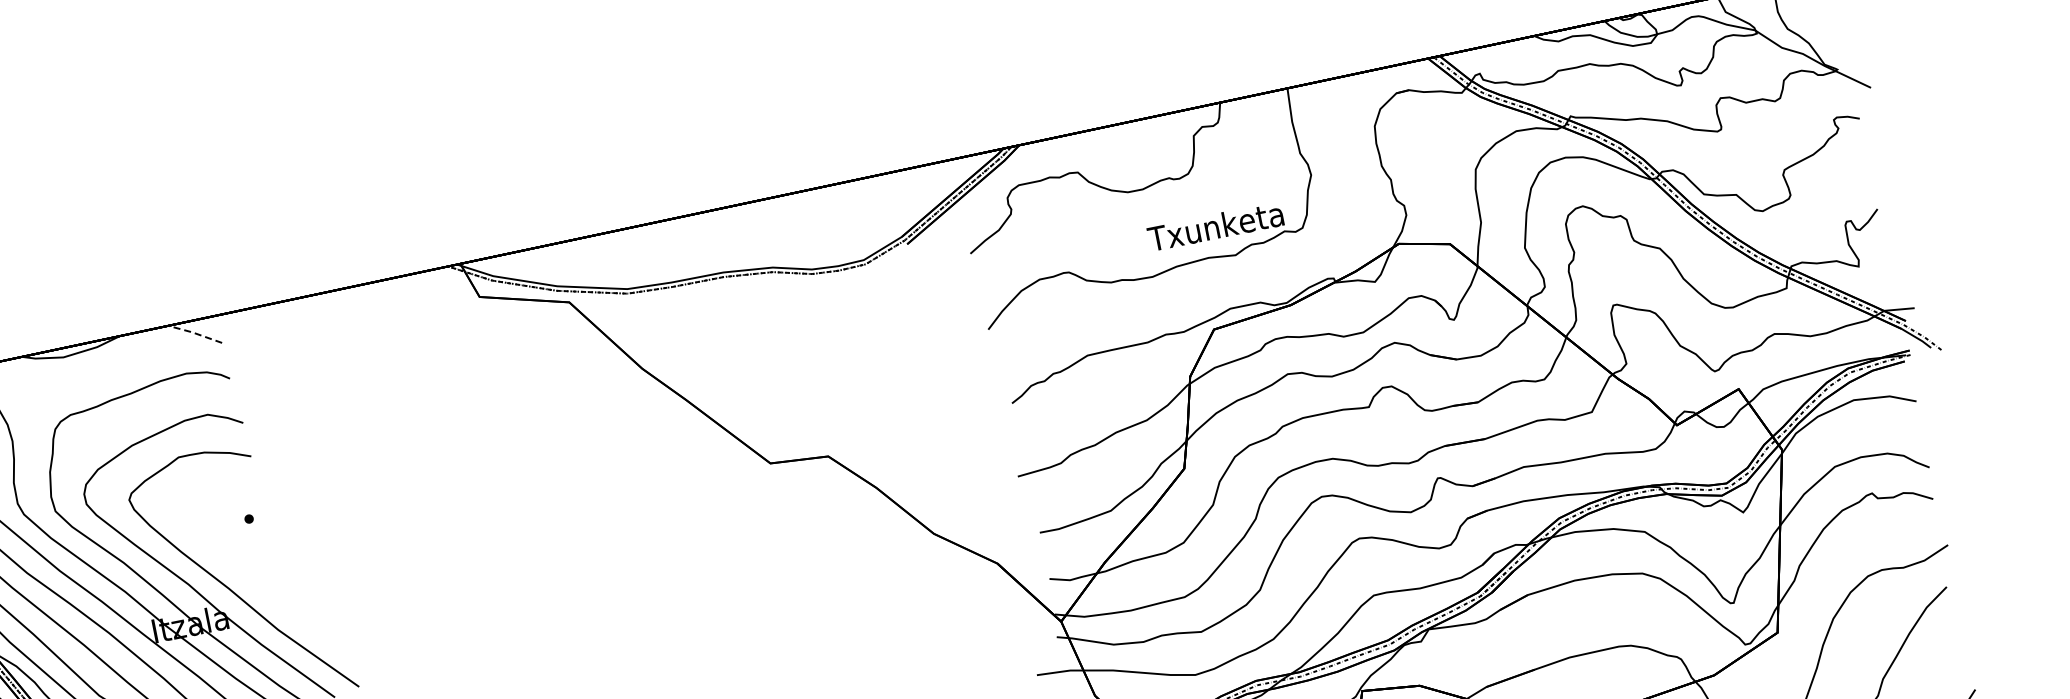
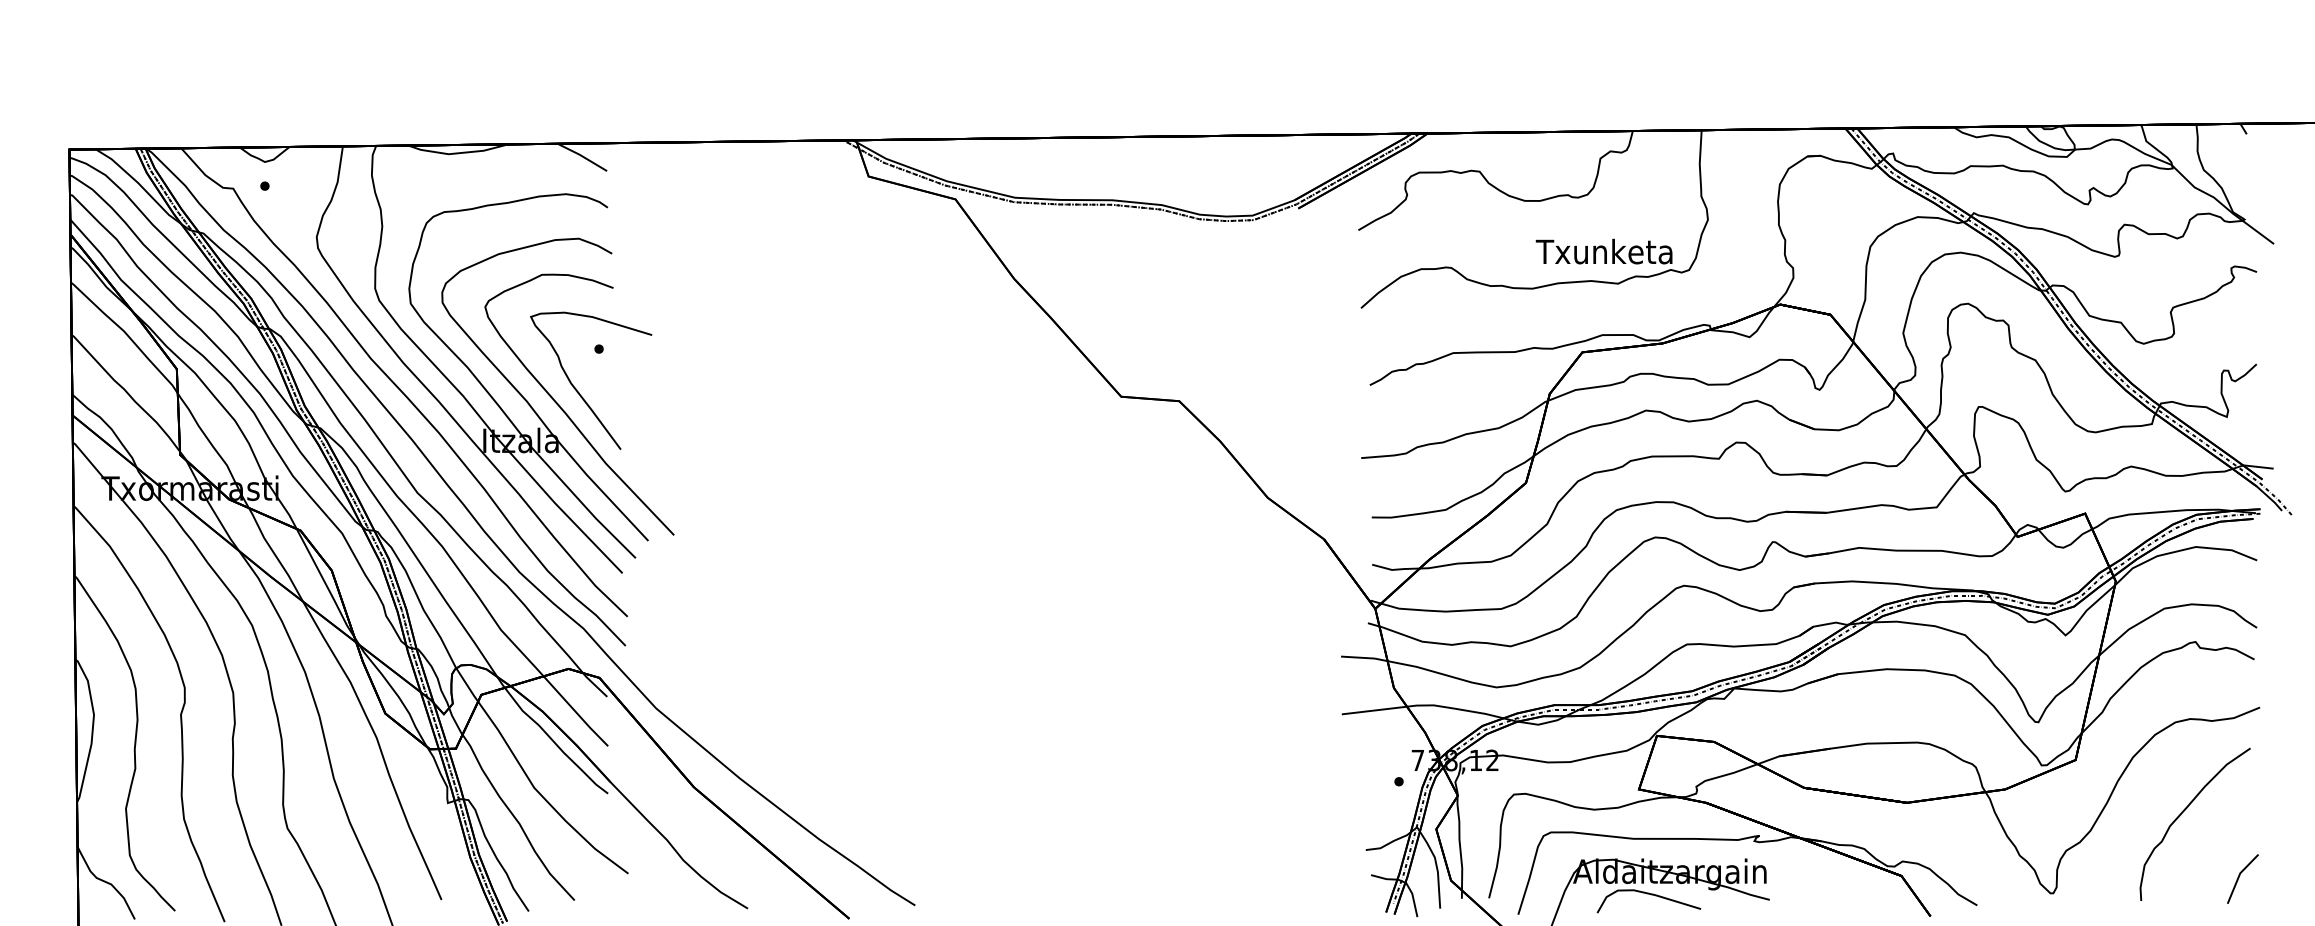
line: (195, 333) -> (582, 156), dashed -> solid
curve: (238, 565) -> (579, 392), added

